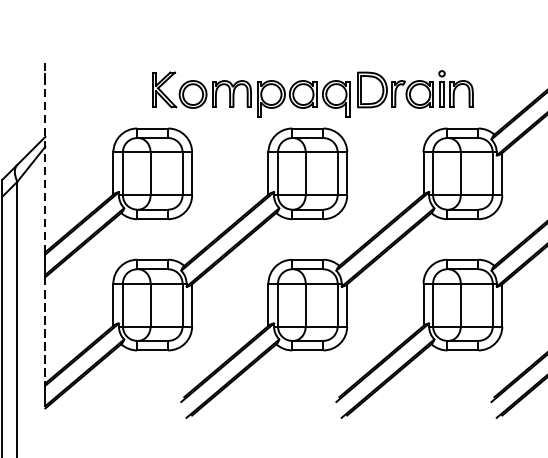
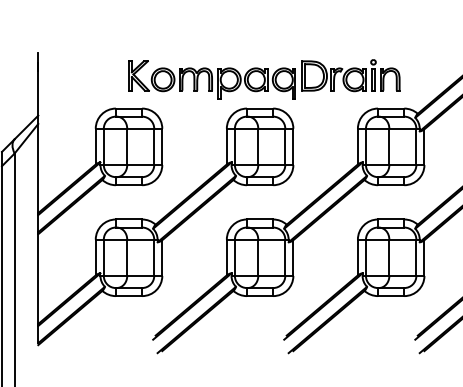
line: (45, 158) -> (38, 133), dashed -> solid
line: (45, 330) -> (38, 279), dashed -> solid

